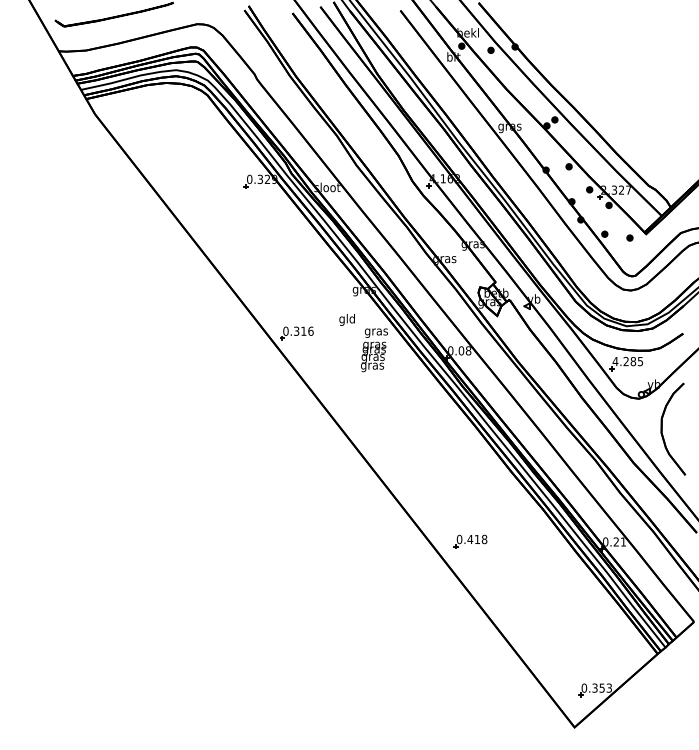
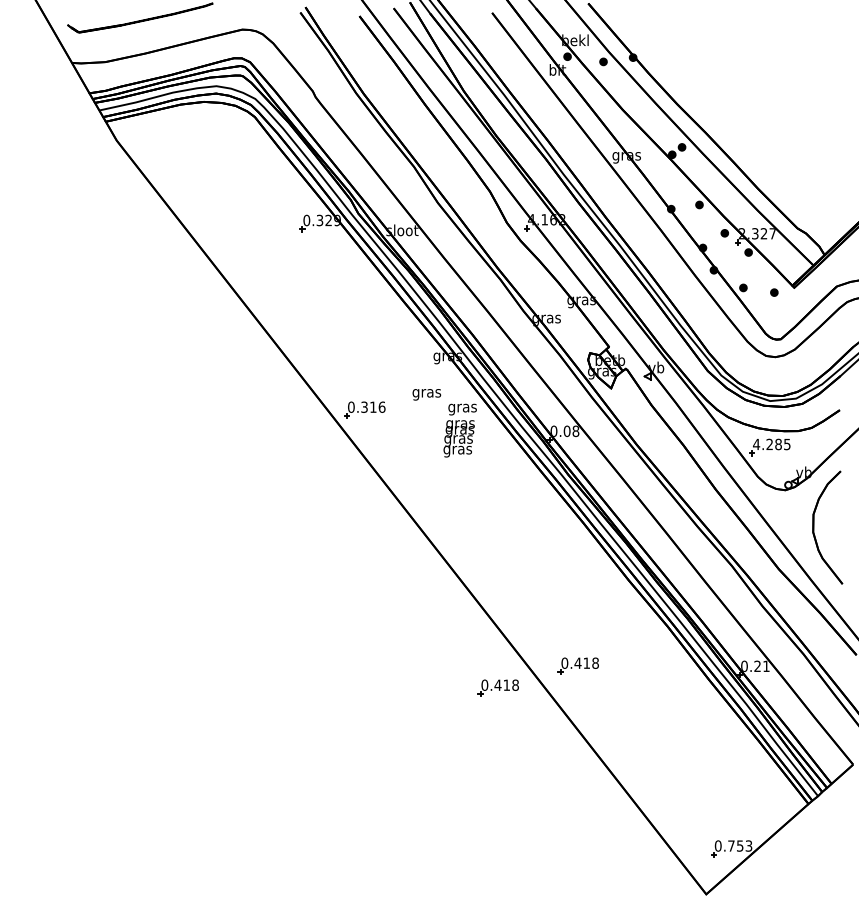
text: (347, 319) -> (426, 392), gld -> gras
part: (404, 559) -> (497, 687), added
text: (595, 687) -> (731, 845), 0.353 -> 0.753

